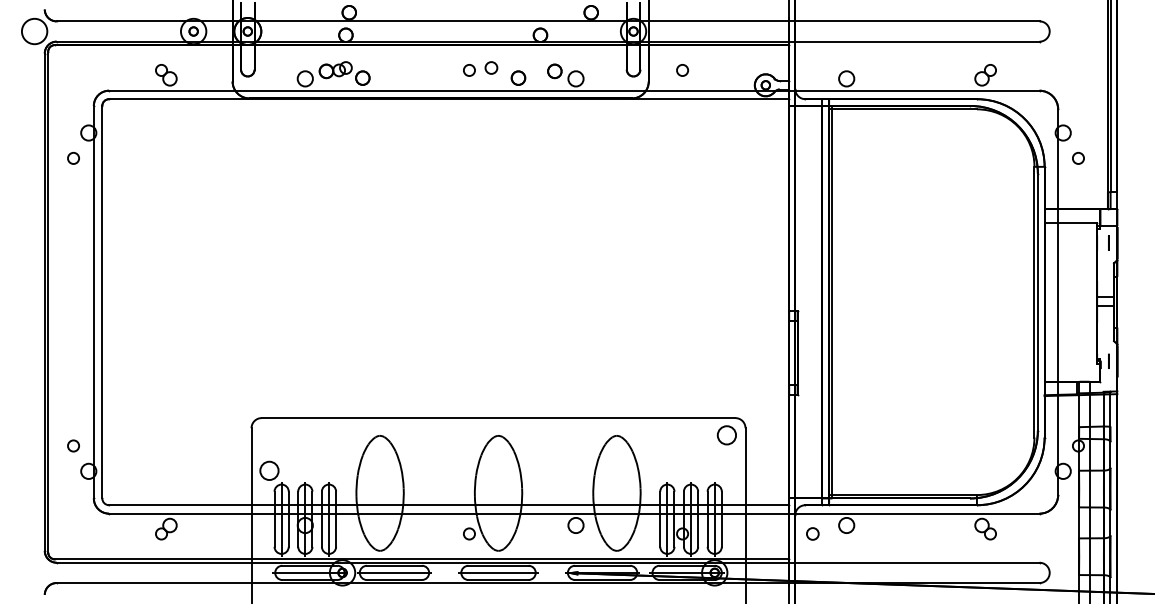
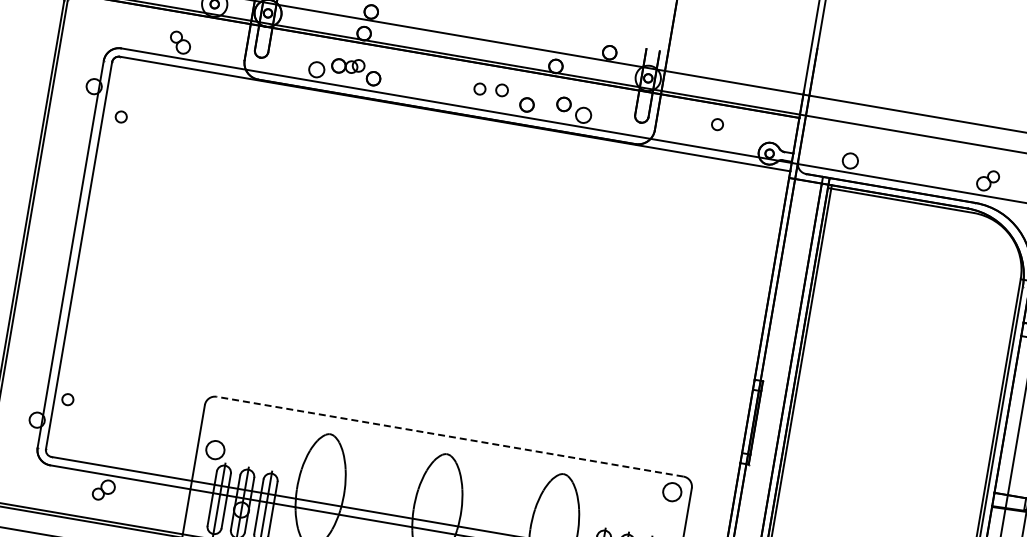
circle: (682, 70) -> (717, 124), moved
circle: (73, 157) -> (121, 116), moved
line: (498, 418) -> (449, 437), solid -> dashed
circle: (73, 445) -> (67, 399), moved

